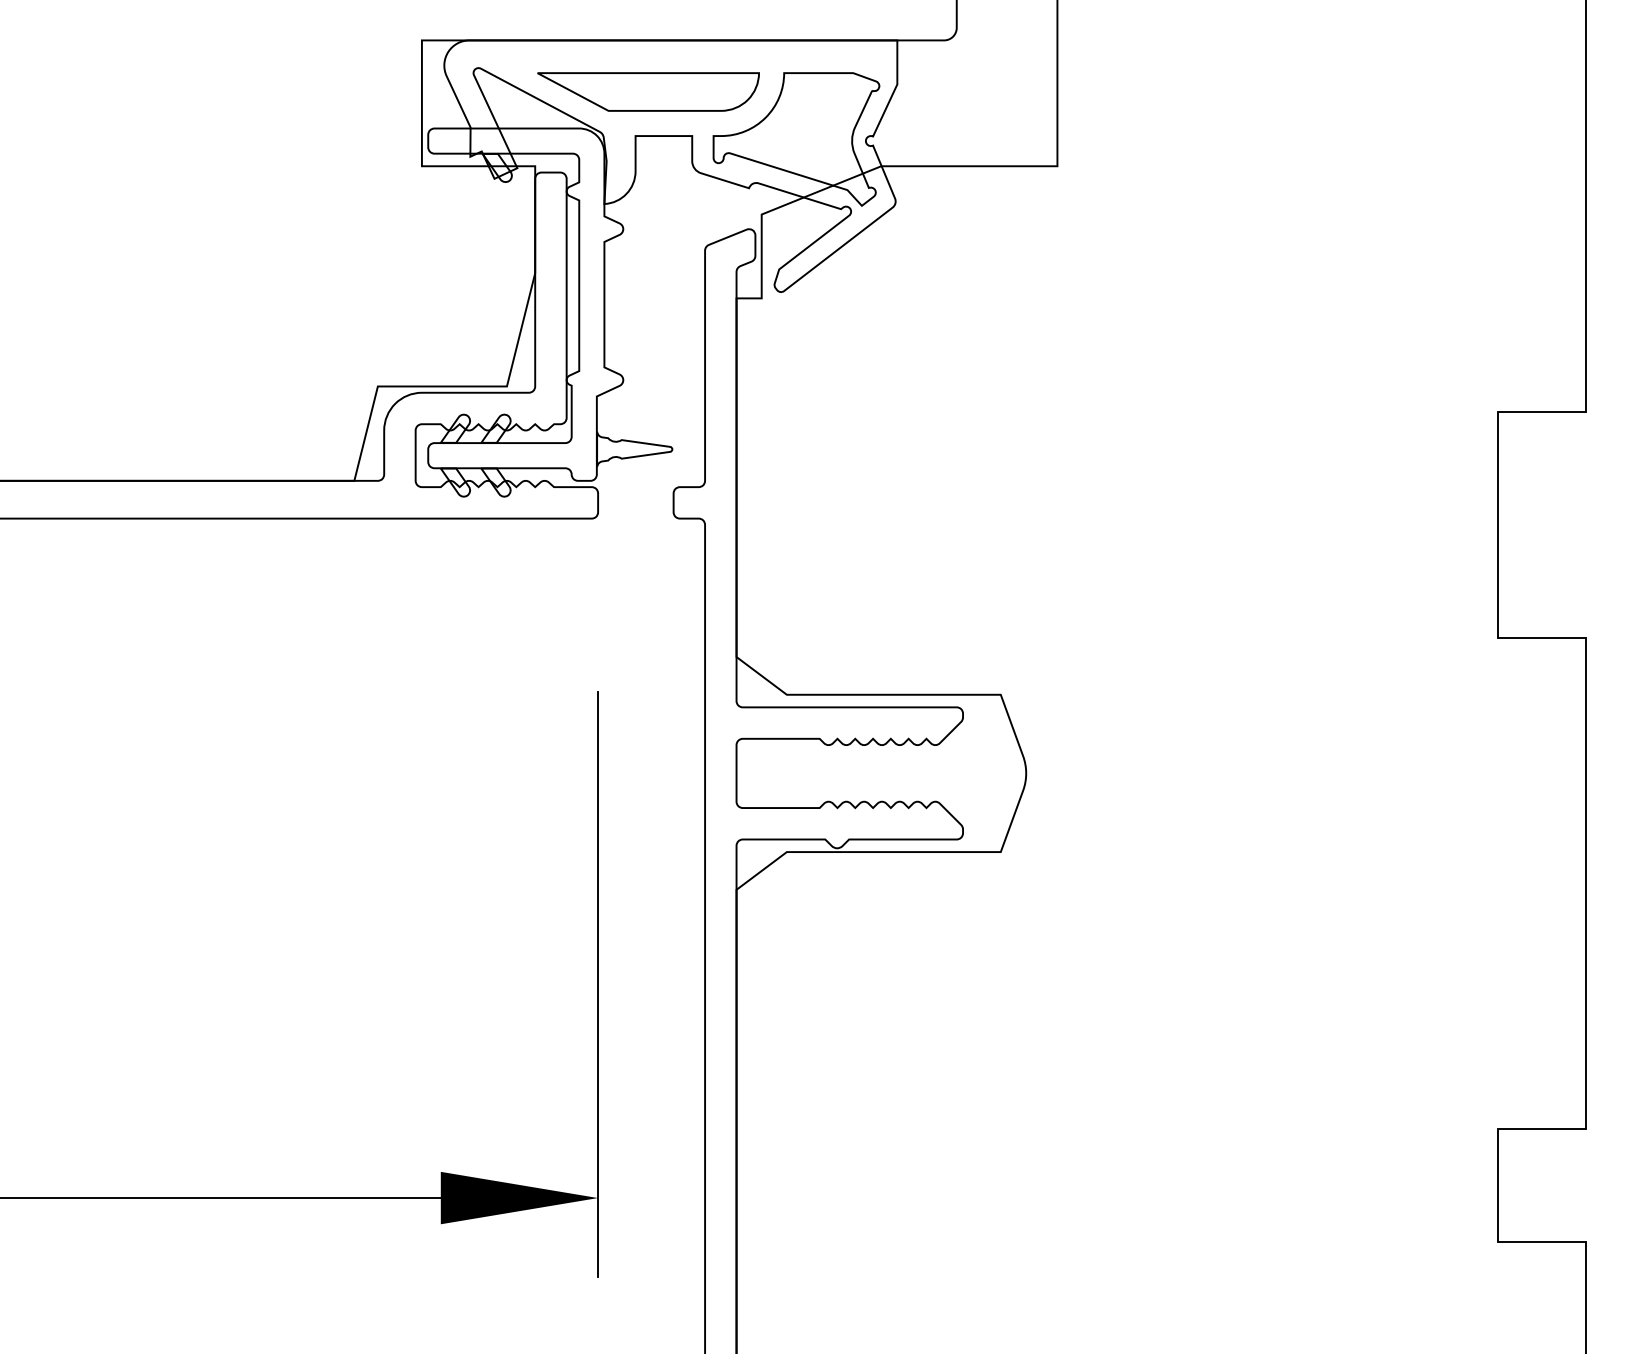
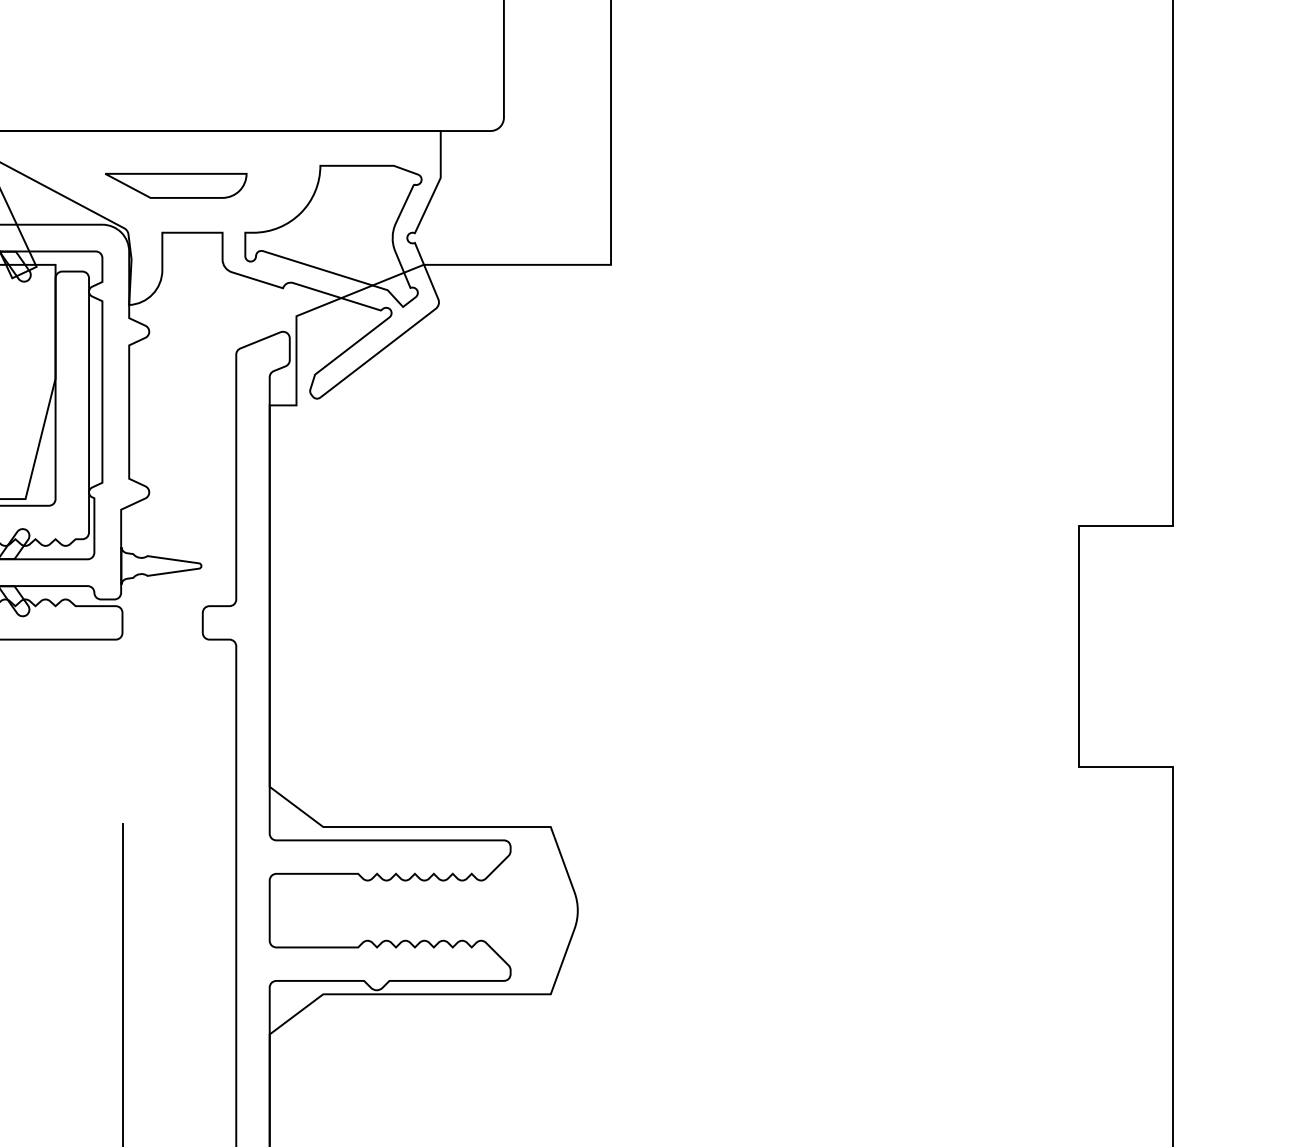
part: (648, 91) -> (176, 185), size x0.6

